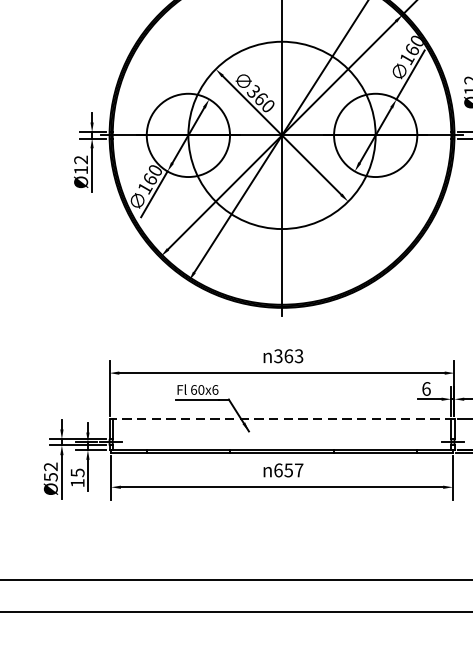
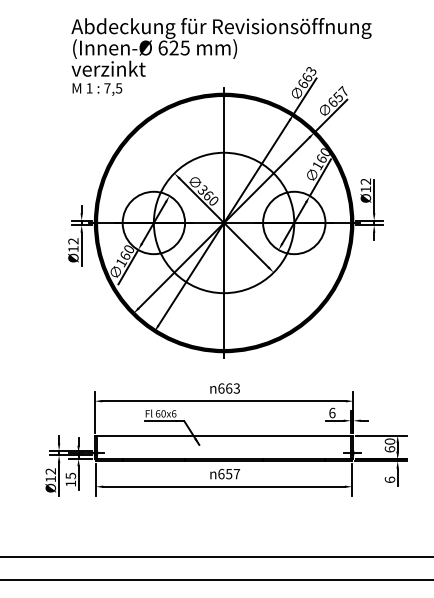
text: (278, 356) -> (221, 388), 363 -> 663
line: (281, 418) -> (223, 435), dashed -> solid
text: (50, 477) -> (50, 479), Ø52 -> Ø12

